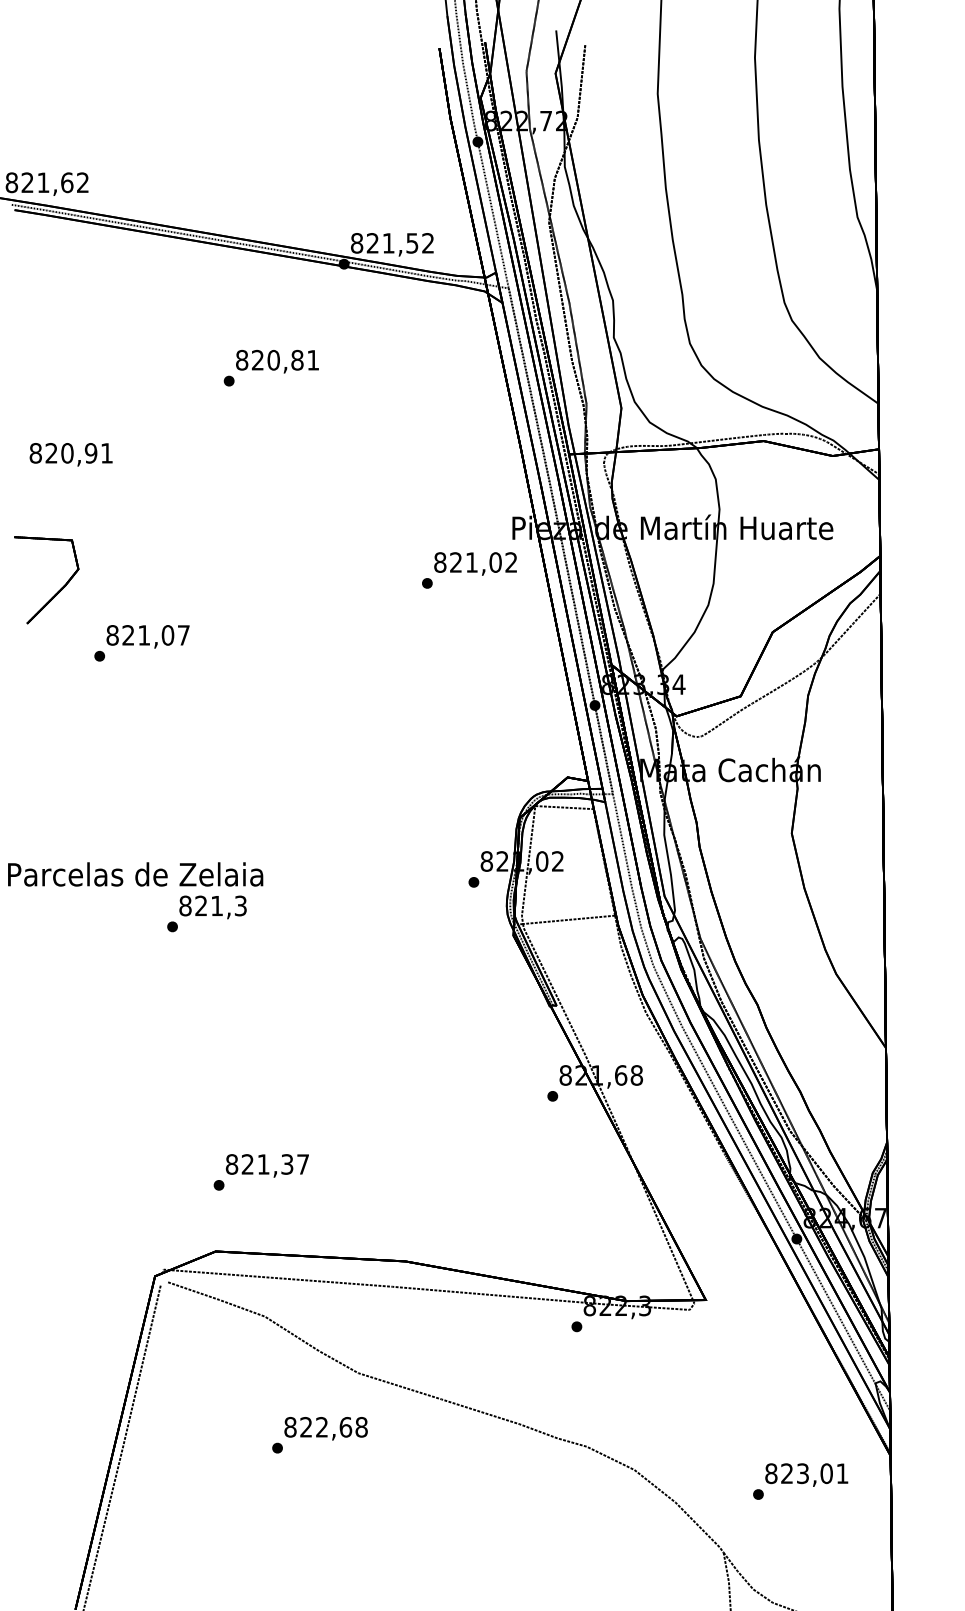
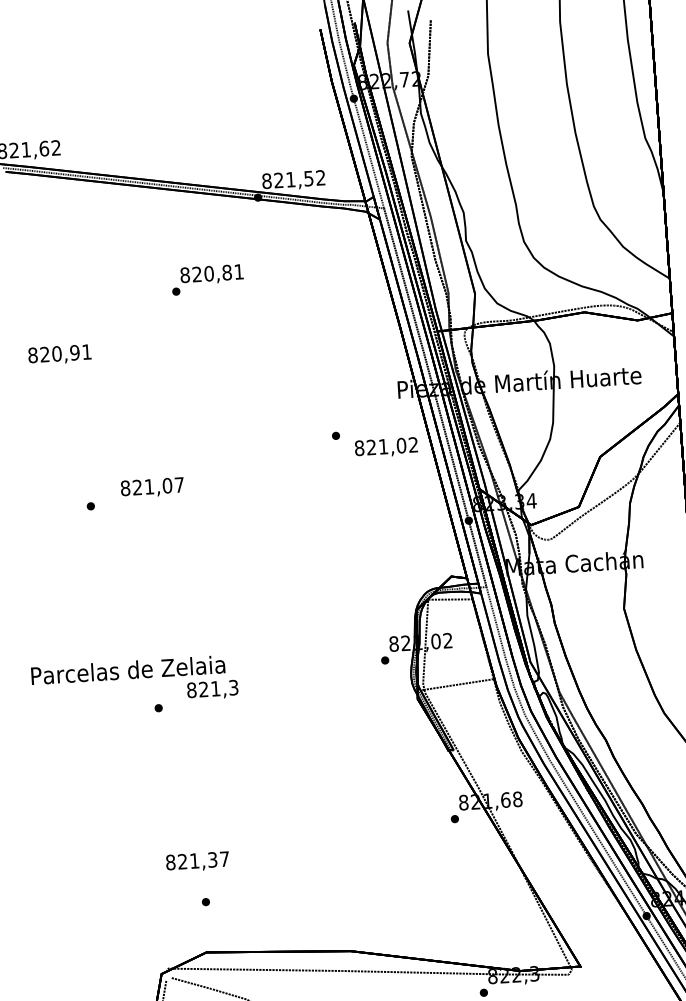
text: (475, 563) -> (386, 447), moved
part: (57, 591) -> (55, 459), removed
text: (147, 636) -> (151, 487), moved
text: (212, 907) -> (212, 690), moved
text: (266, 1165) -> (196, 861), moved

